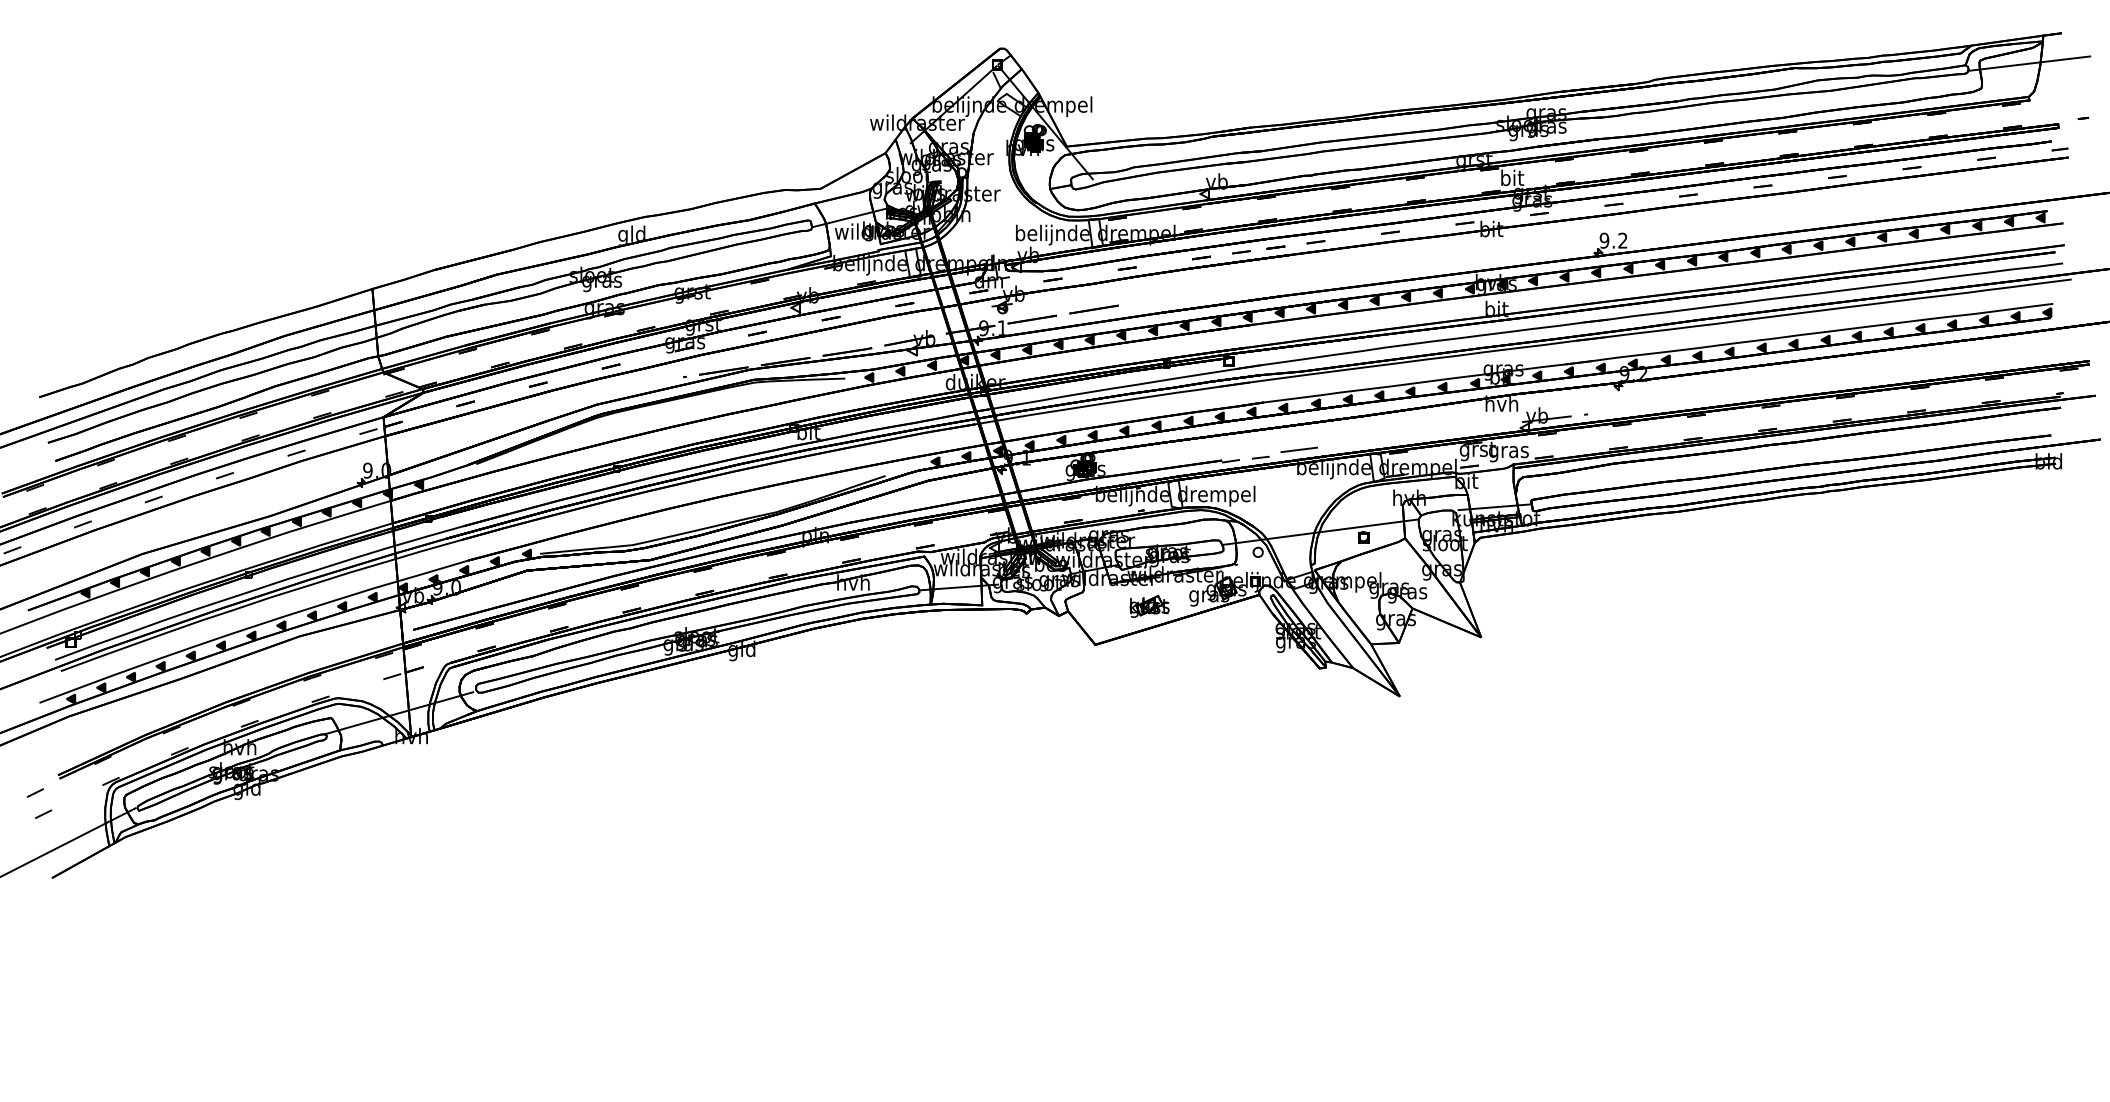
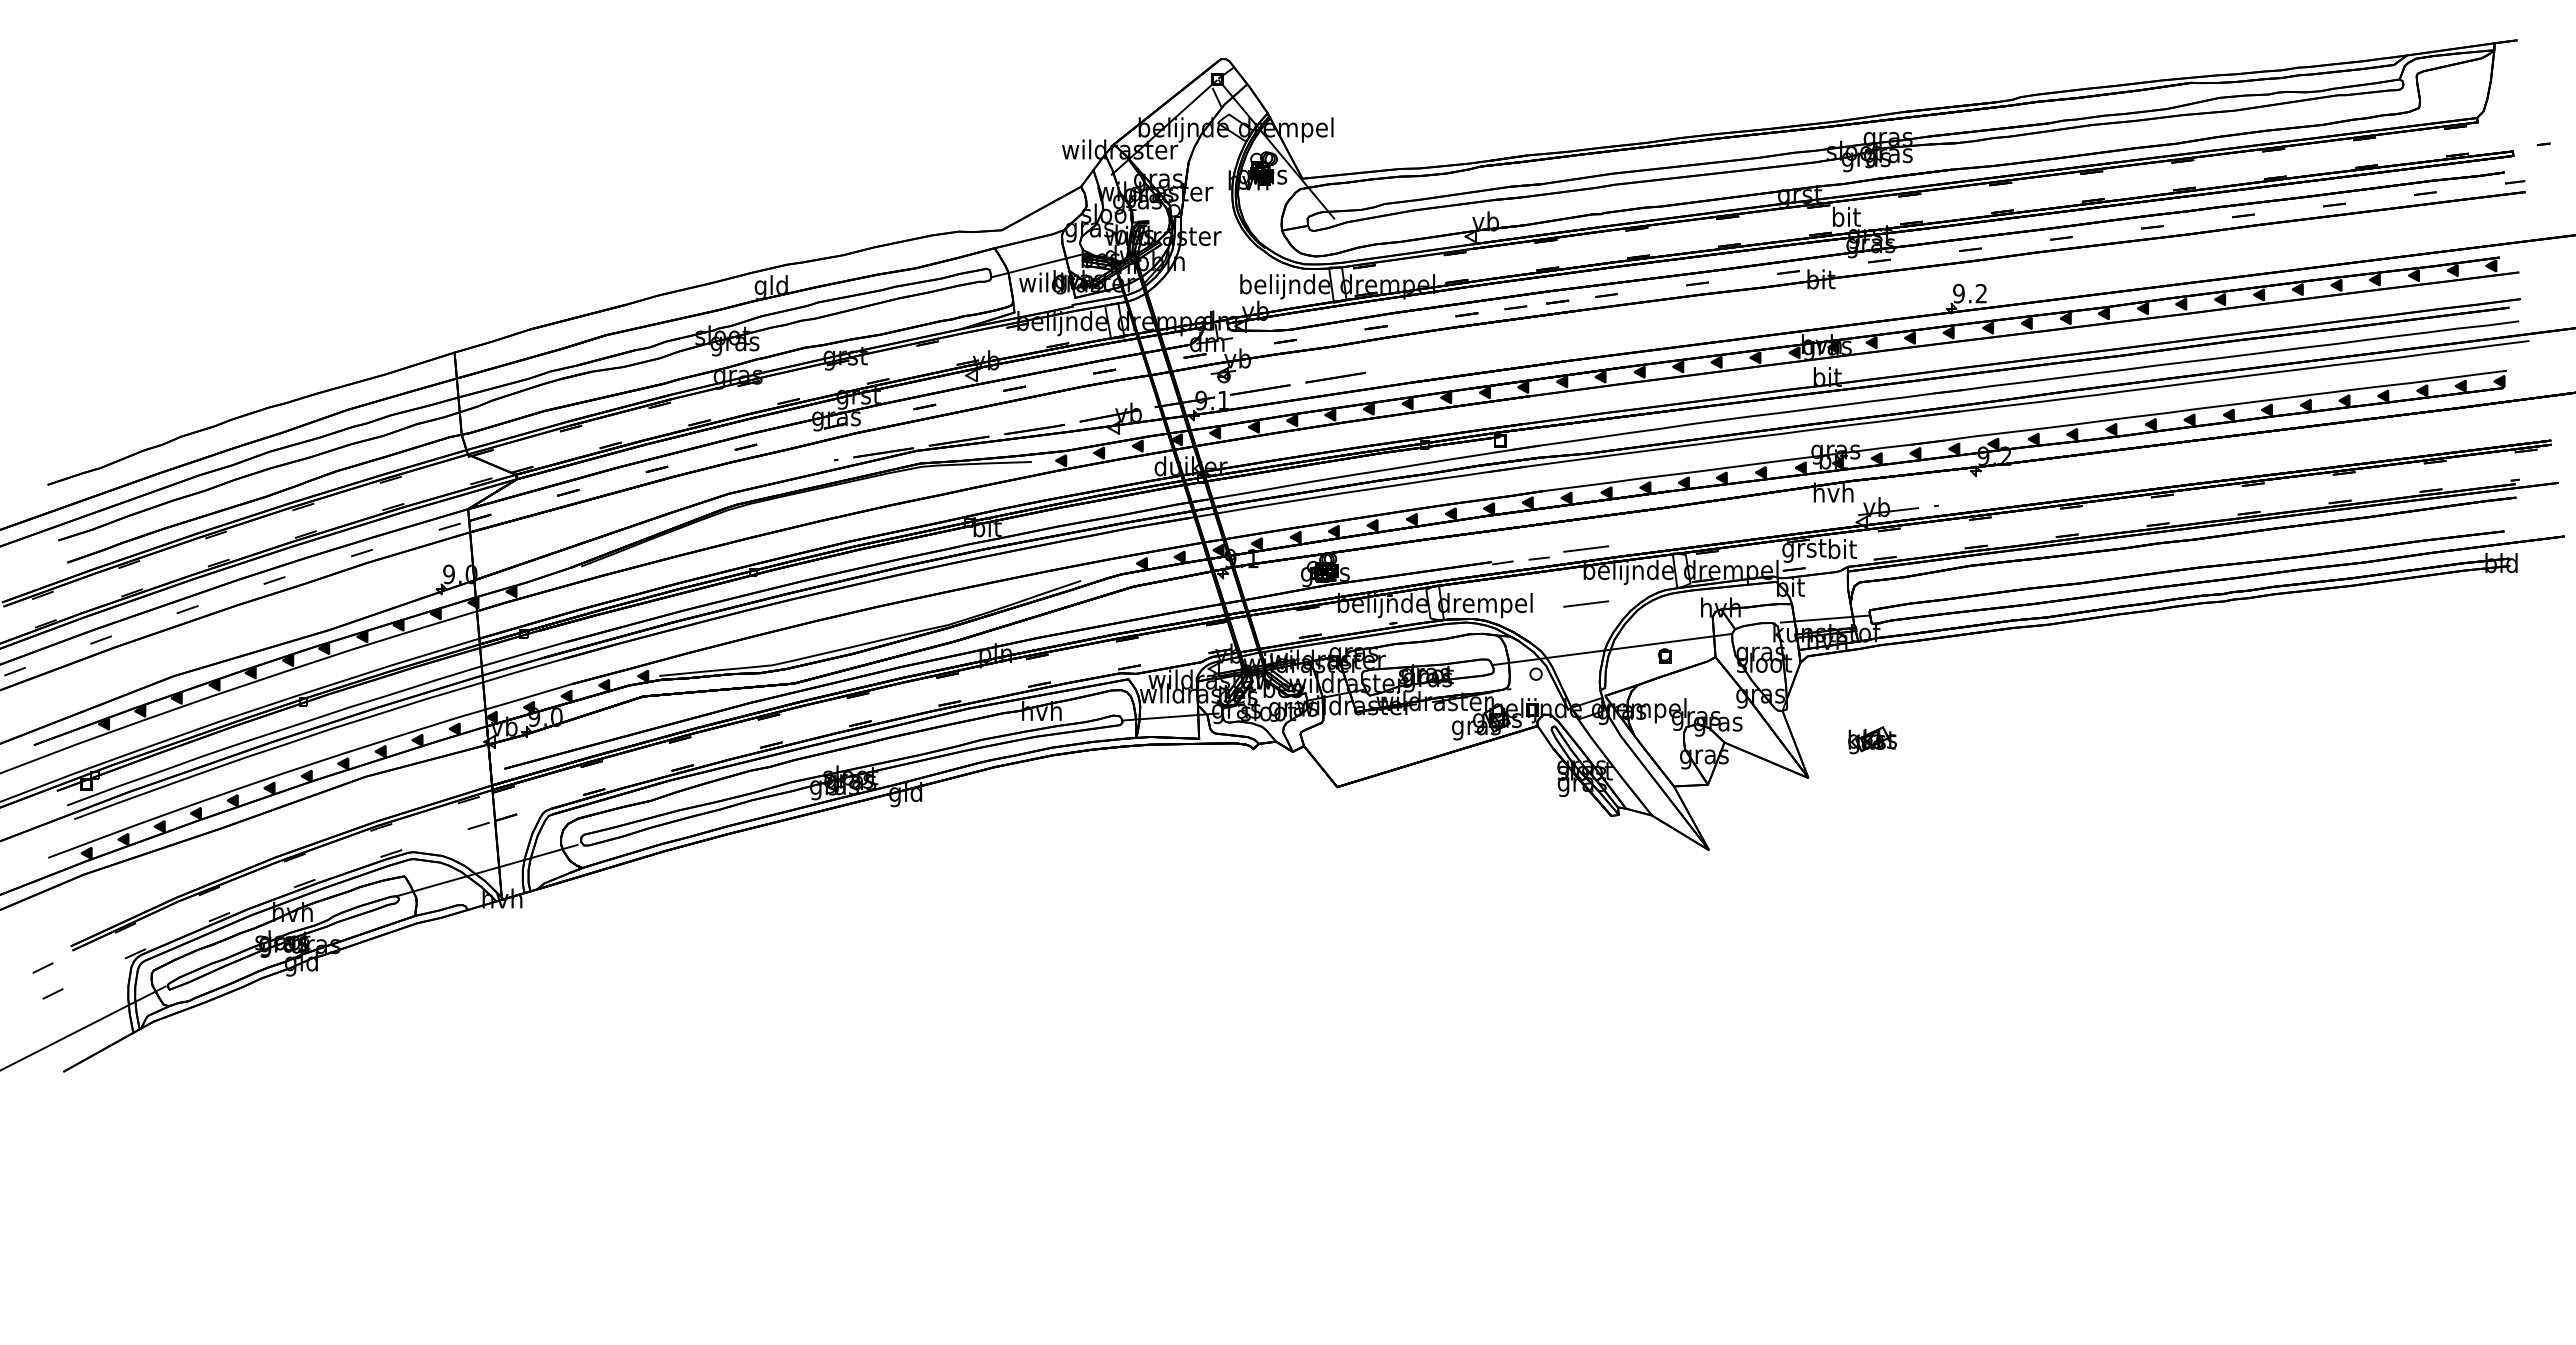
line: (2029, 63) -> (2477, 77), removed
text: (1508, 451) -> (1841, 551), gras -> bit
line: (1299, 494) -> (1586, 603), added
part: (1149, 606) -> (1872, 740), moved

